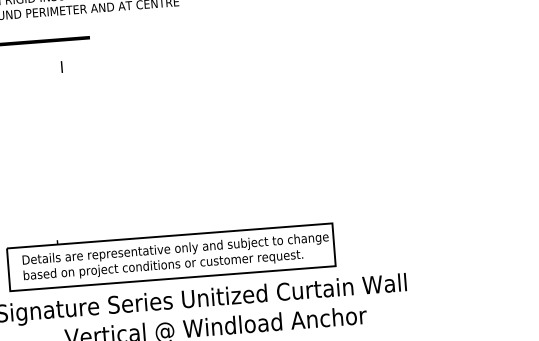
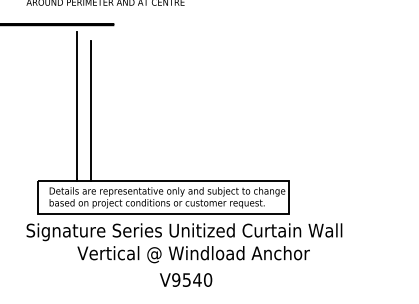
line: (50, 147) -> (77, 106), added
line: (68, 151) -> (91, 110), added

